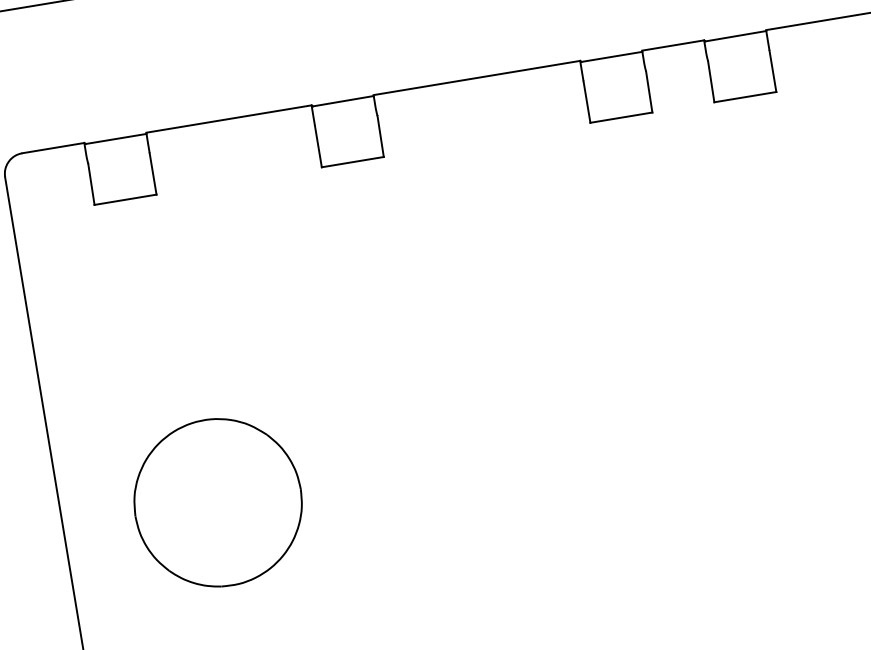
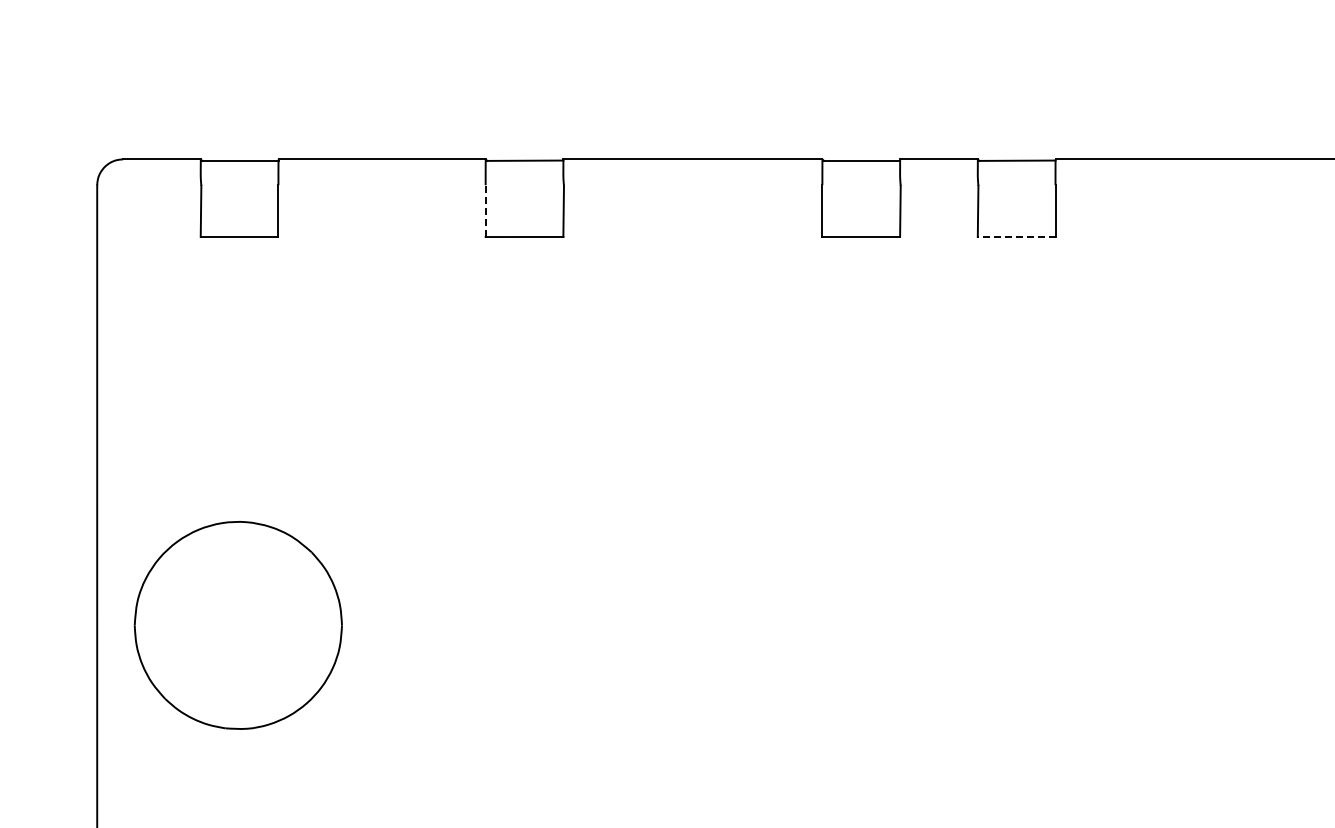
line: (745, 97) -> (1016, 237), solid -> dashed
line: (318, 146) -> (485, 211), solid -> dashed
part: (217, 502) -> (237, 625), moved

